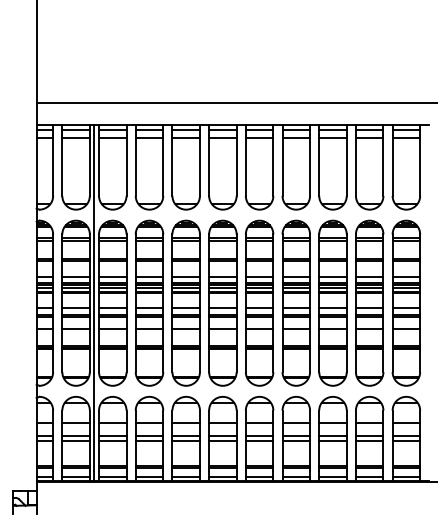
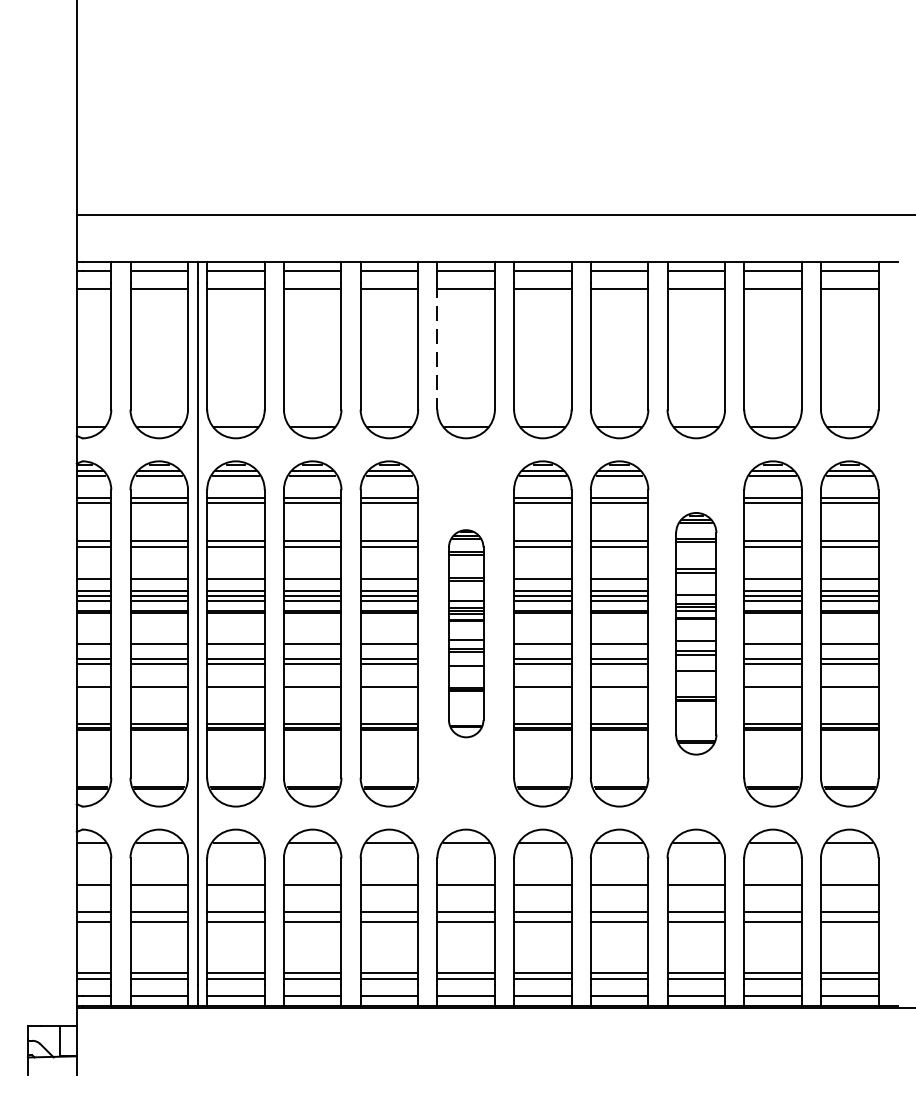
line: (209, 166) -> (438, 348), solid -> dashed
part: (222, 302) -> (465, 632), size x0.6
part: (332, 302) -> (695, 632), size x0.7

